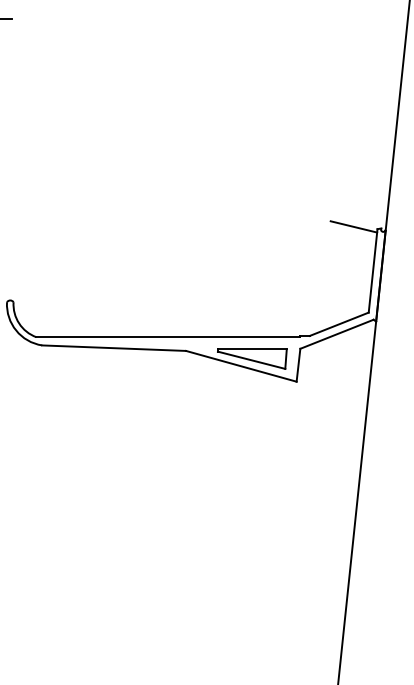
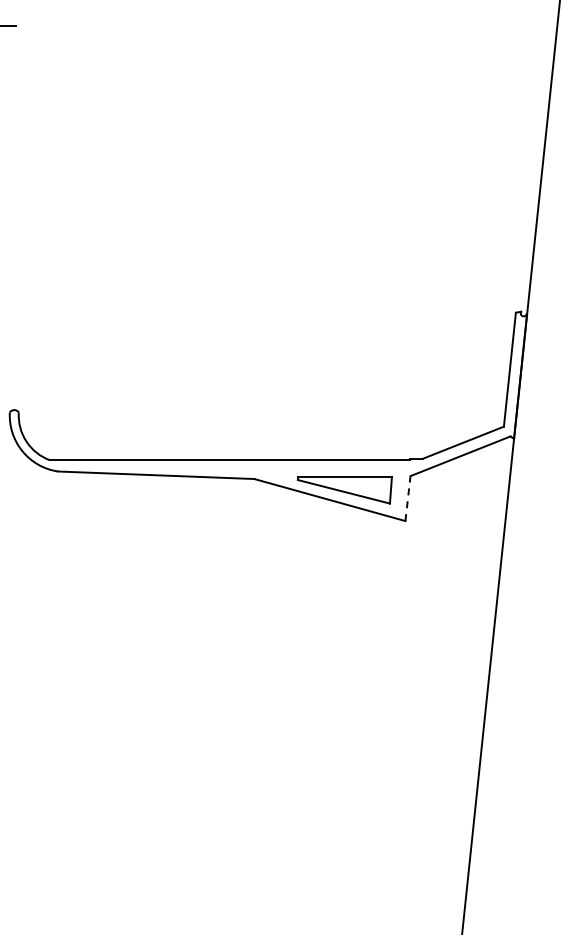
line: (353, 226) -> (483, 309), removed
line: (298, 365) -> (407, 498), solid -> dashed

